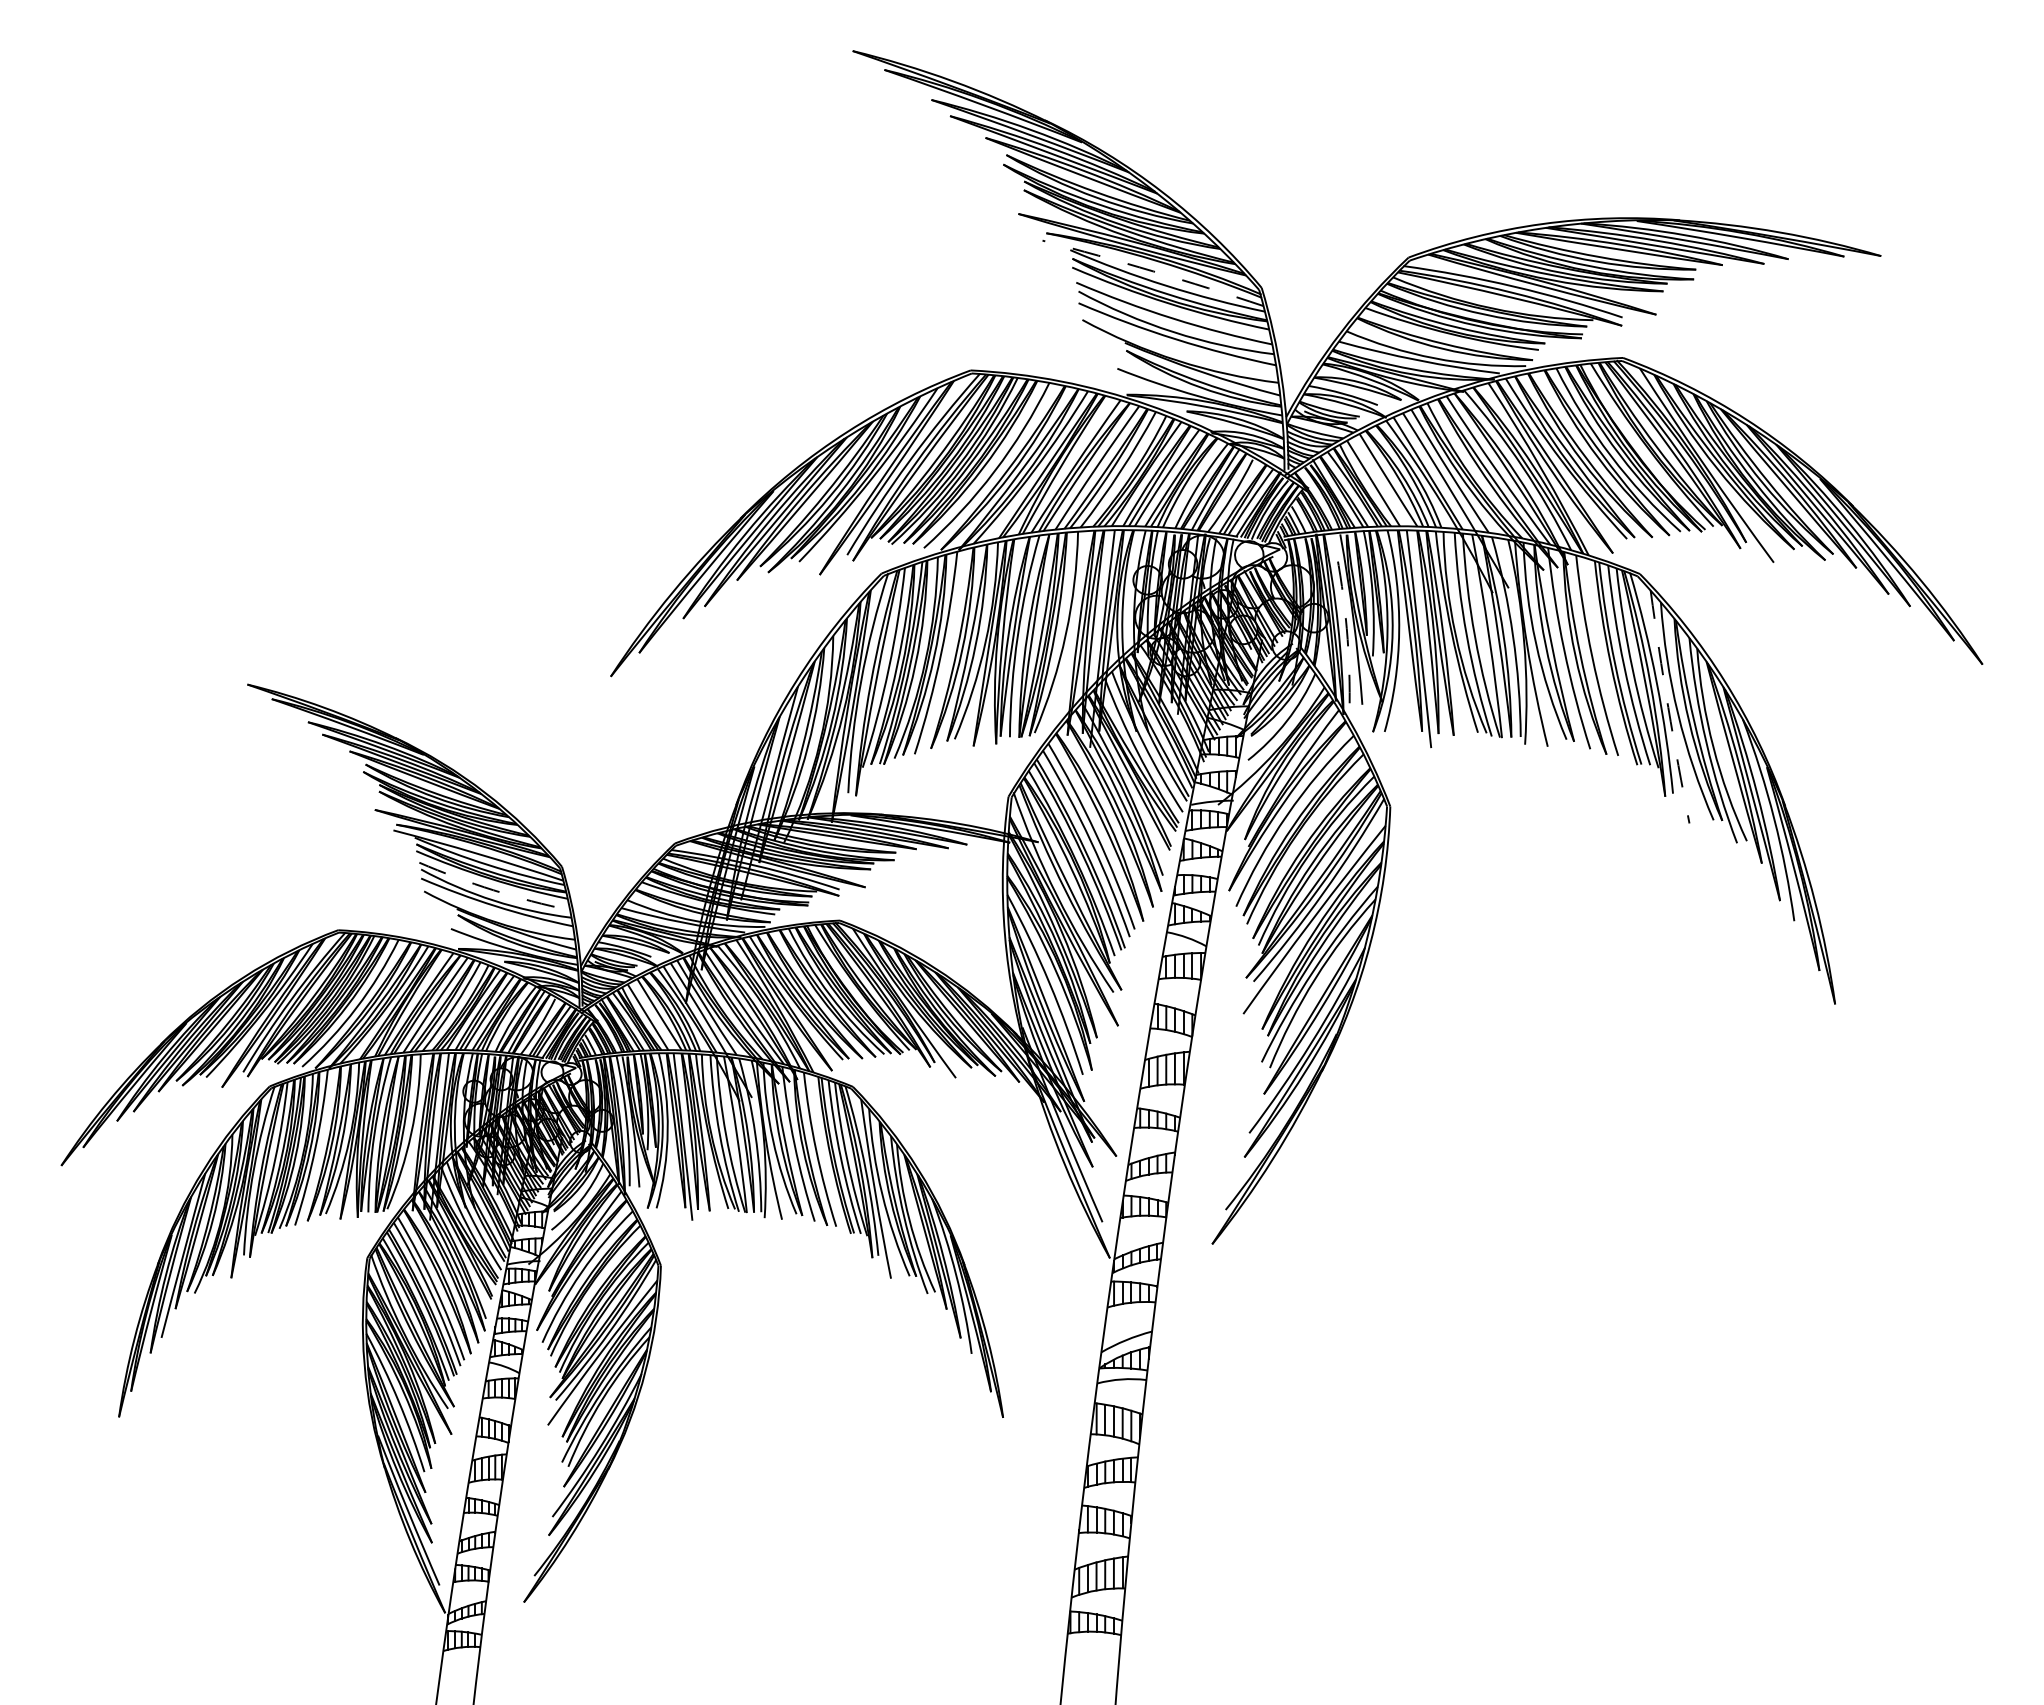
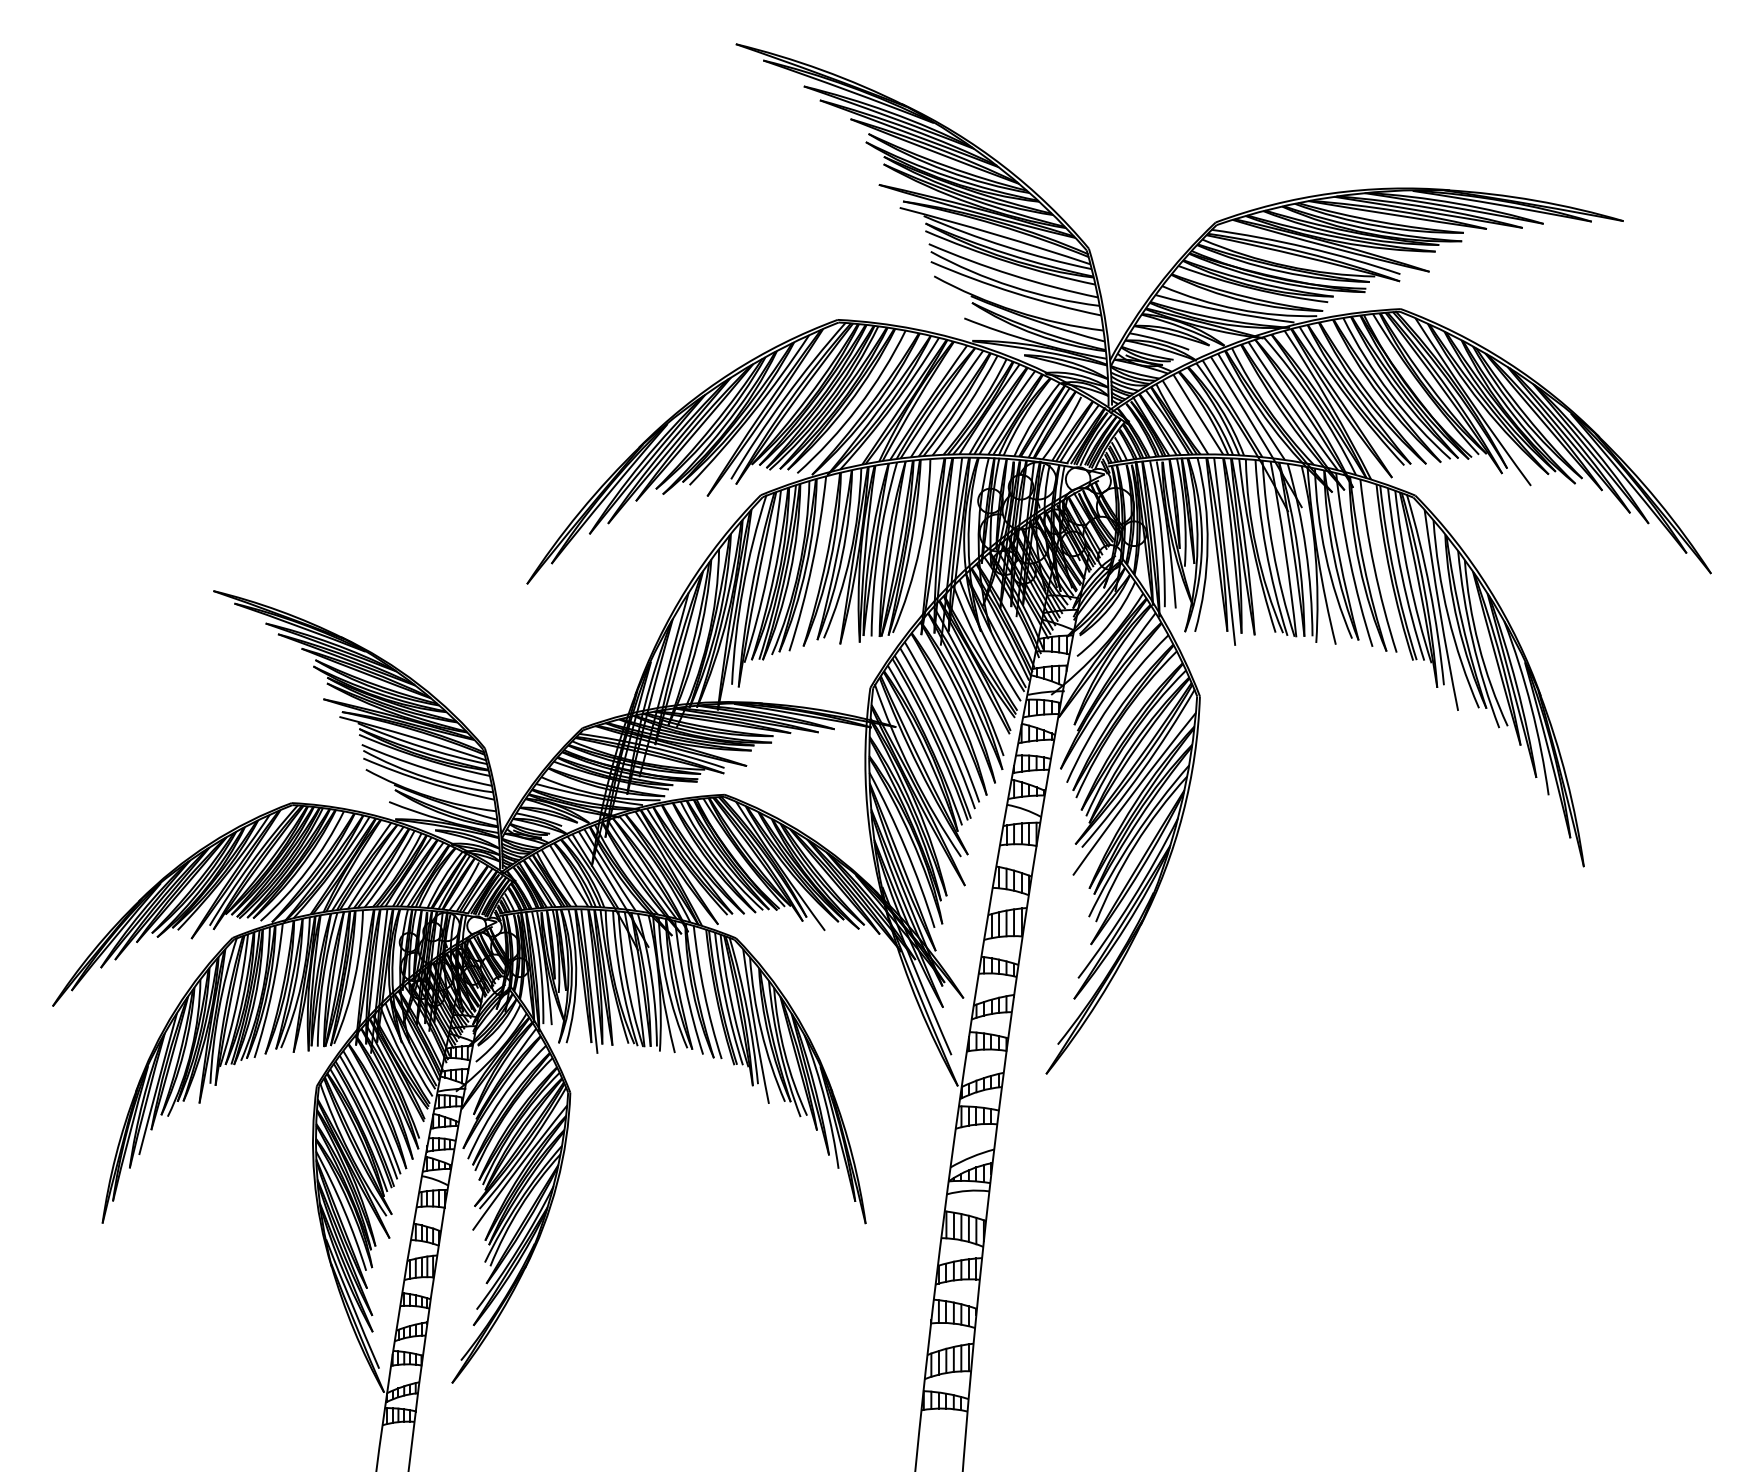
arc: (1153, 271) -> (995, 234), dashed -> solid
arc: (1345, 618) -> (1161, 534), dashed -> solid
arc: (1668, 707) -> (1440, 610), dashed -> solid
arc: (493, 890) -> (425, 768), dashed -> solid

